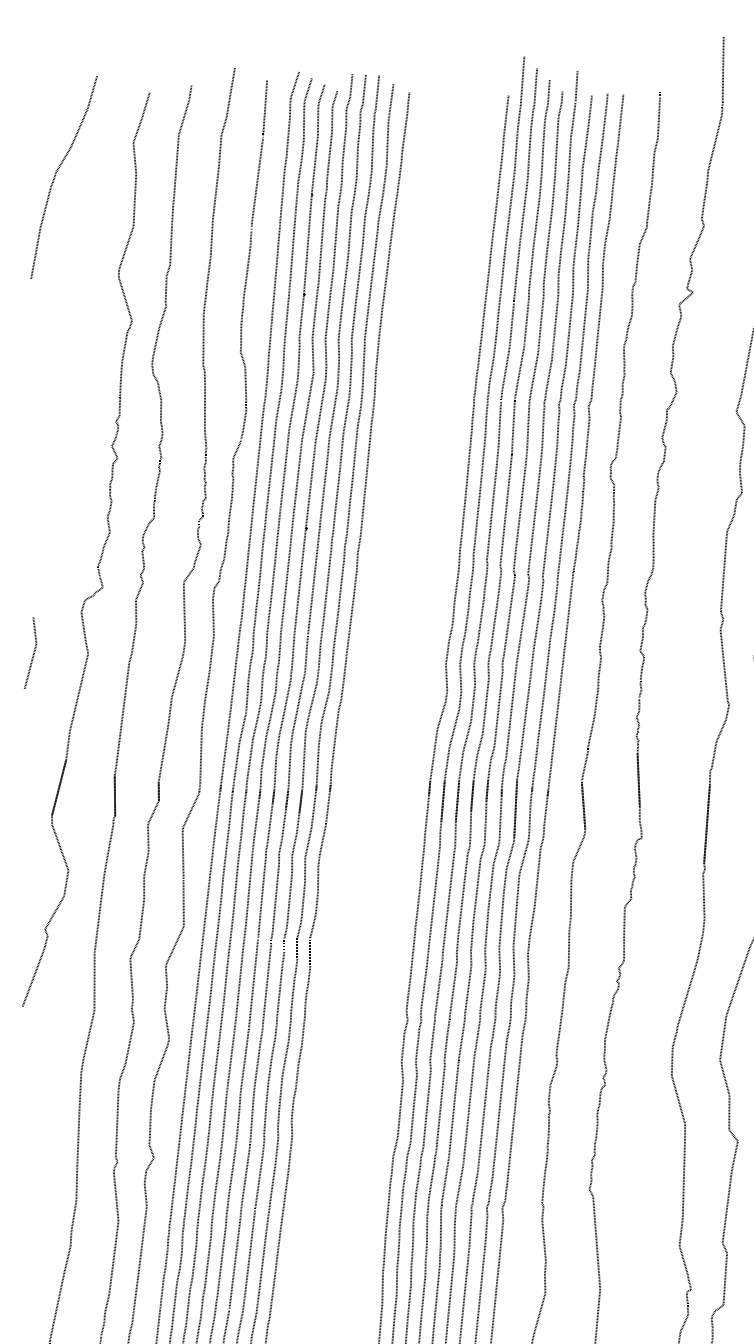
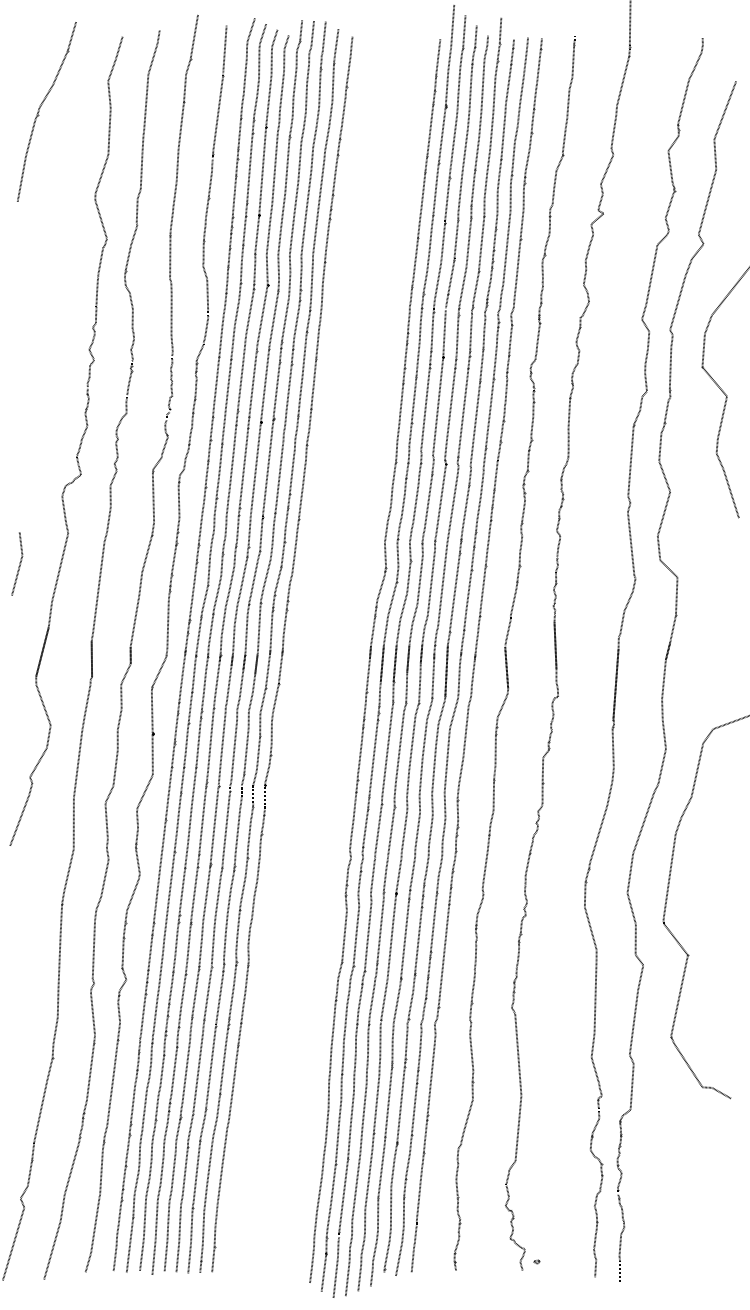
line: (33, 652) -> (19, 563), moved

